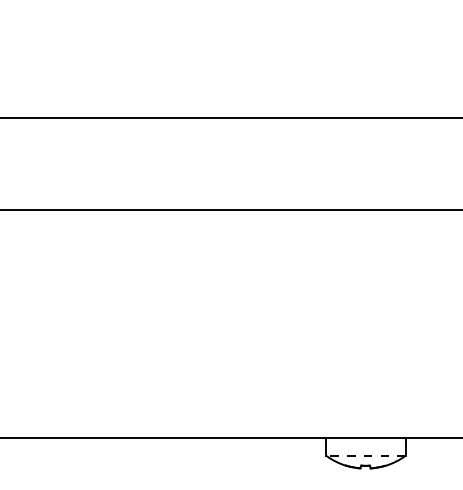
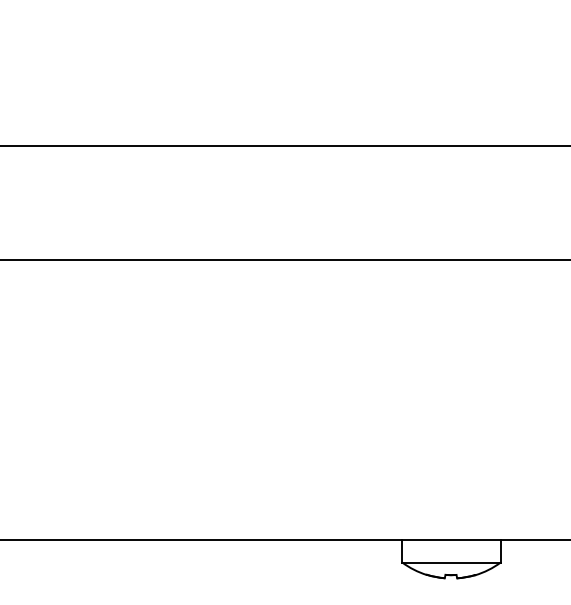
line: (365, 455) -> (451, 562), dashed -> solid

